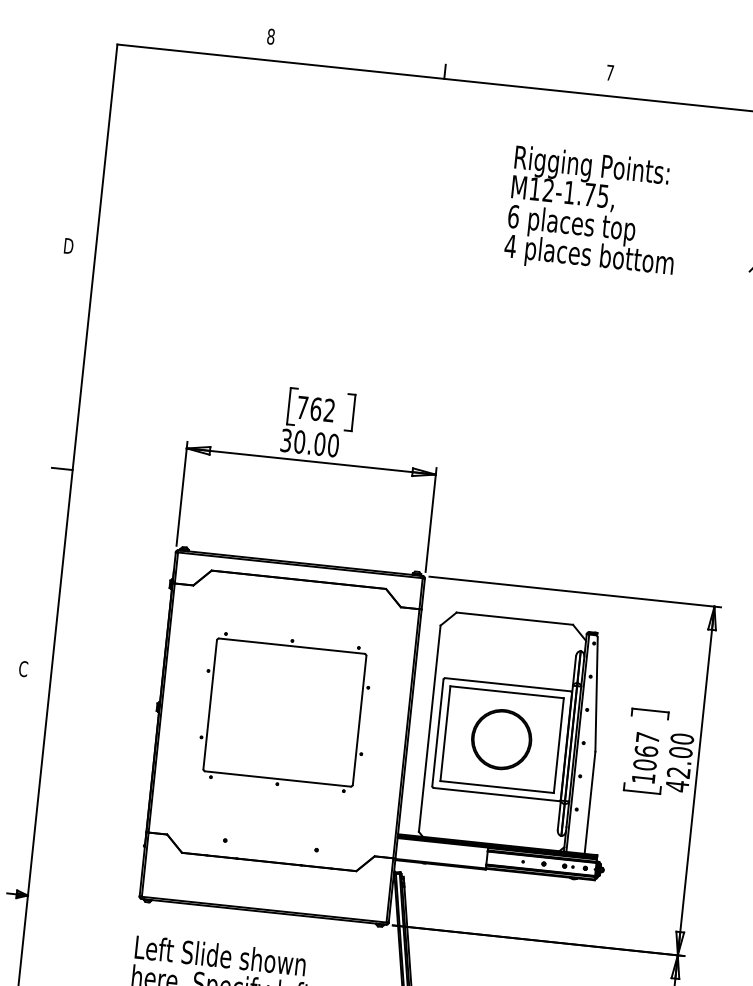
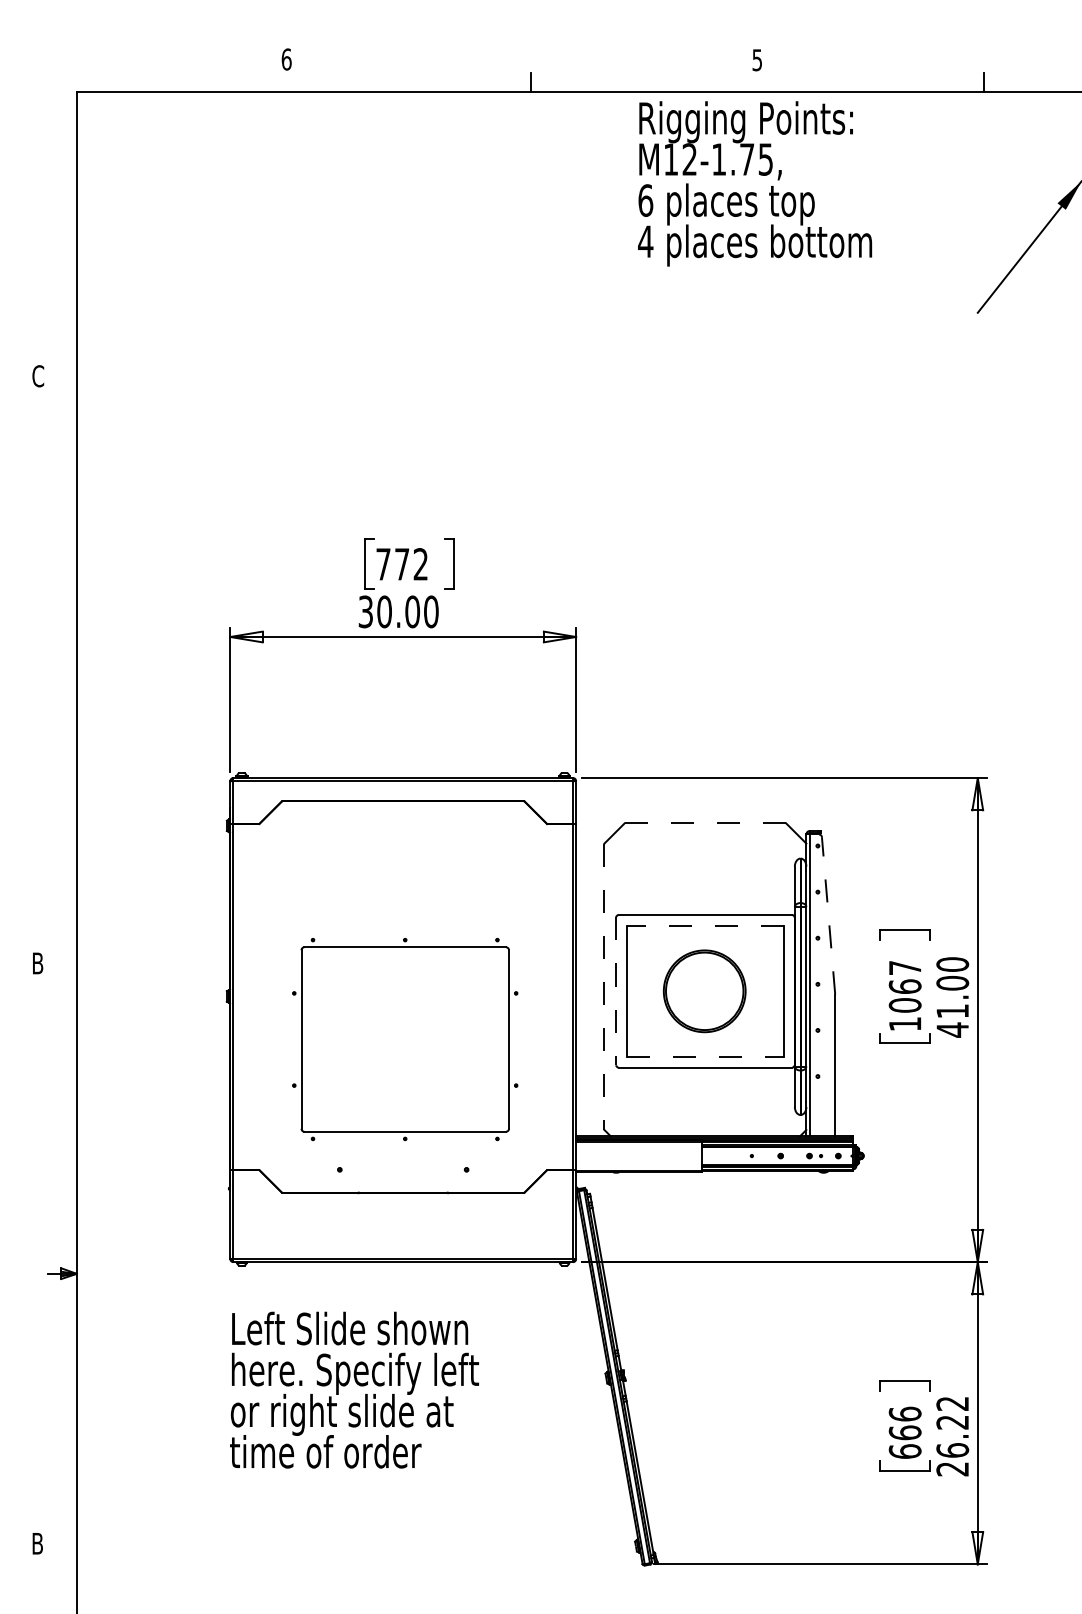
text: (270, 36) -> (286, 59), 8 -> 6
text: (609, 73) -> (756, 60), 7 -> 5
text: (594, 212) -> (755, 183), moved
text: (68, 246) -> (38, 376), D -> C
text: (316, 409) -> (402, 564), 762 -> 772
line: (62, 469) -> (62, 683), removed
line: (514, 618) -> (705, 823), solid -> dashed
text: (23, 669) -> (37, 963), C -> B
line: (507, 692) -> (705, 925), solid -> dashed
line: (596, 694) -> (828, 915), solid -> dashed
part: (285, 712) -> (405, 1039), moved
line: (429, 729) -> (604, 987), solid -> dashed
line: (438, 733) -> (616, 991), solid -> dashed
text: (678, 772) -> (952, 1011), 42.00 -> 41.00
line: (497, 787) -> (705, 1057), solid -> dashed

